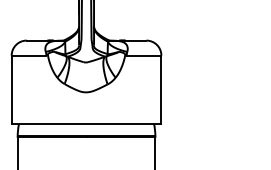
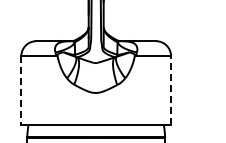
line: (161, 89) -> (171, 90), solid -> dashed
line: (11, 90) -> (21, 91), solid -> dashed

